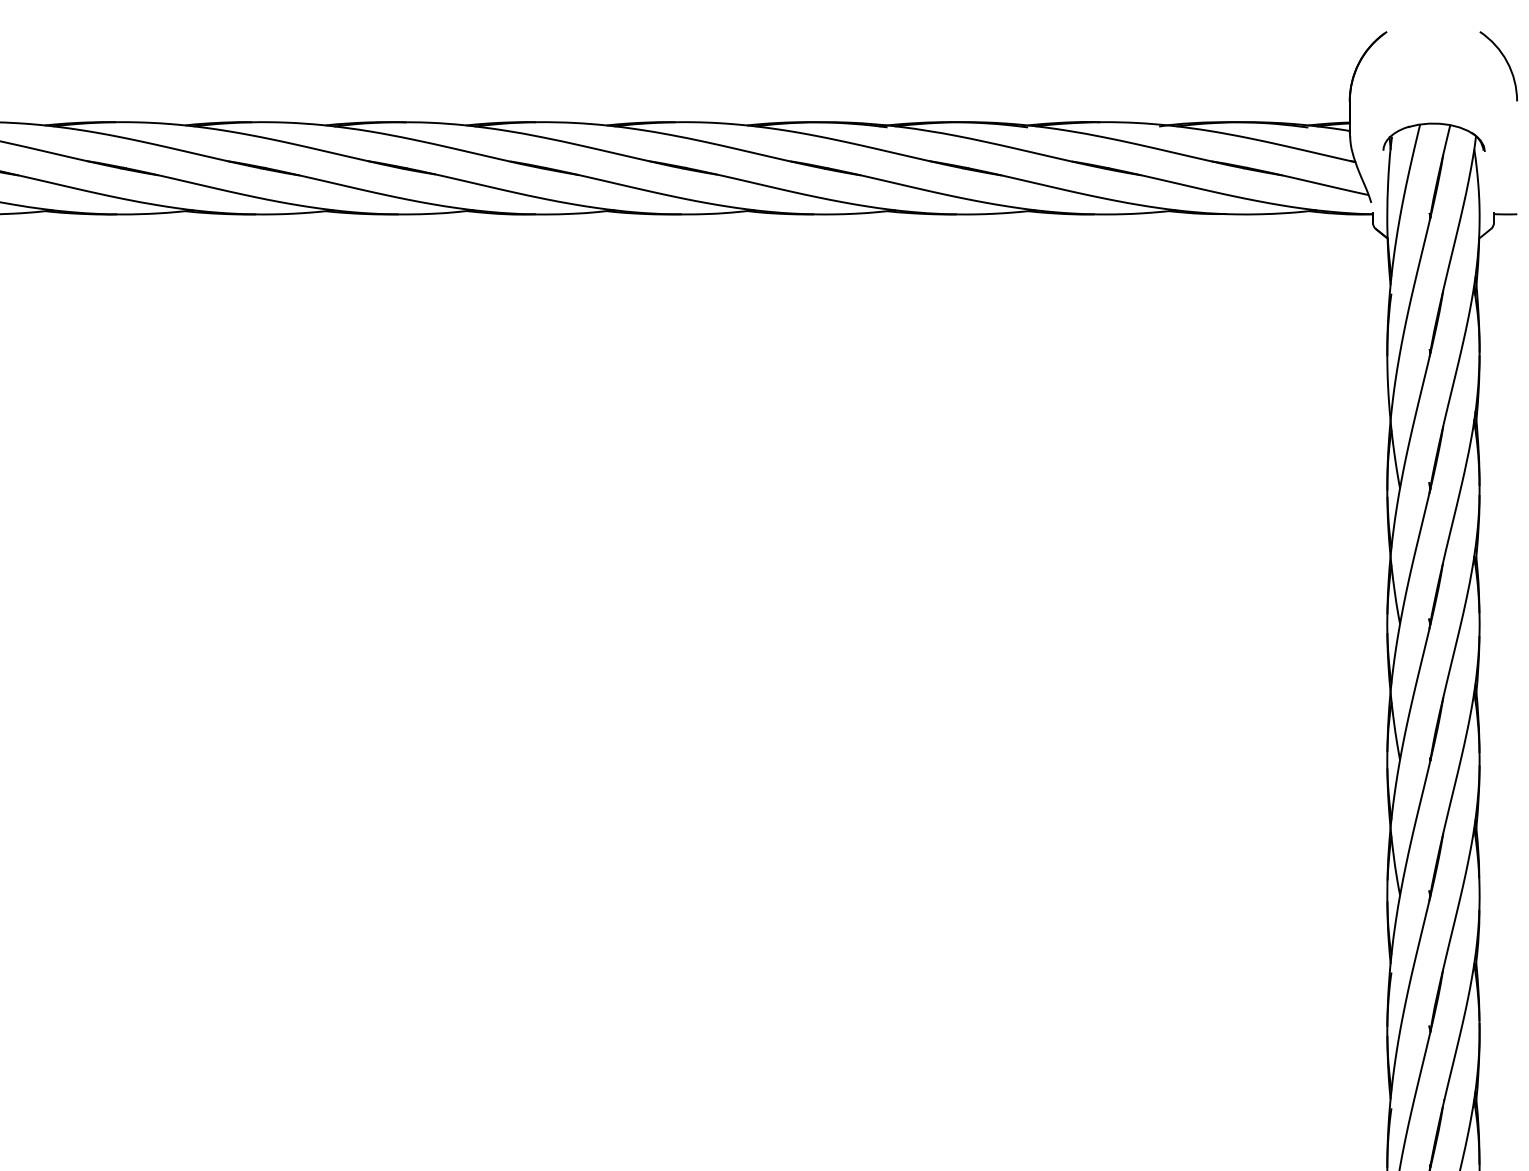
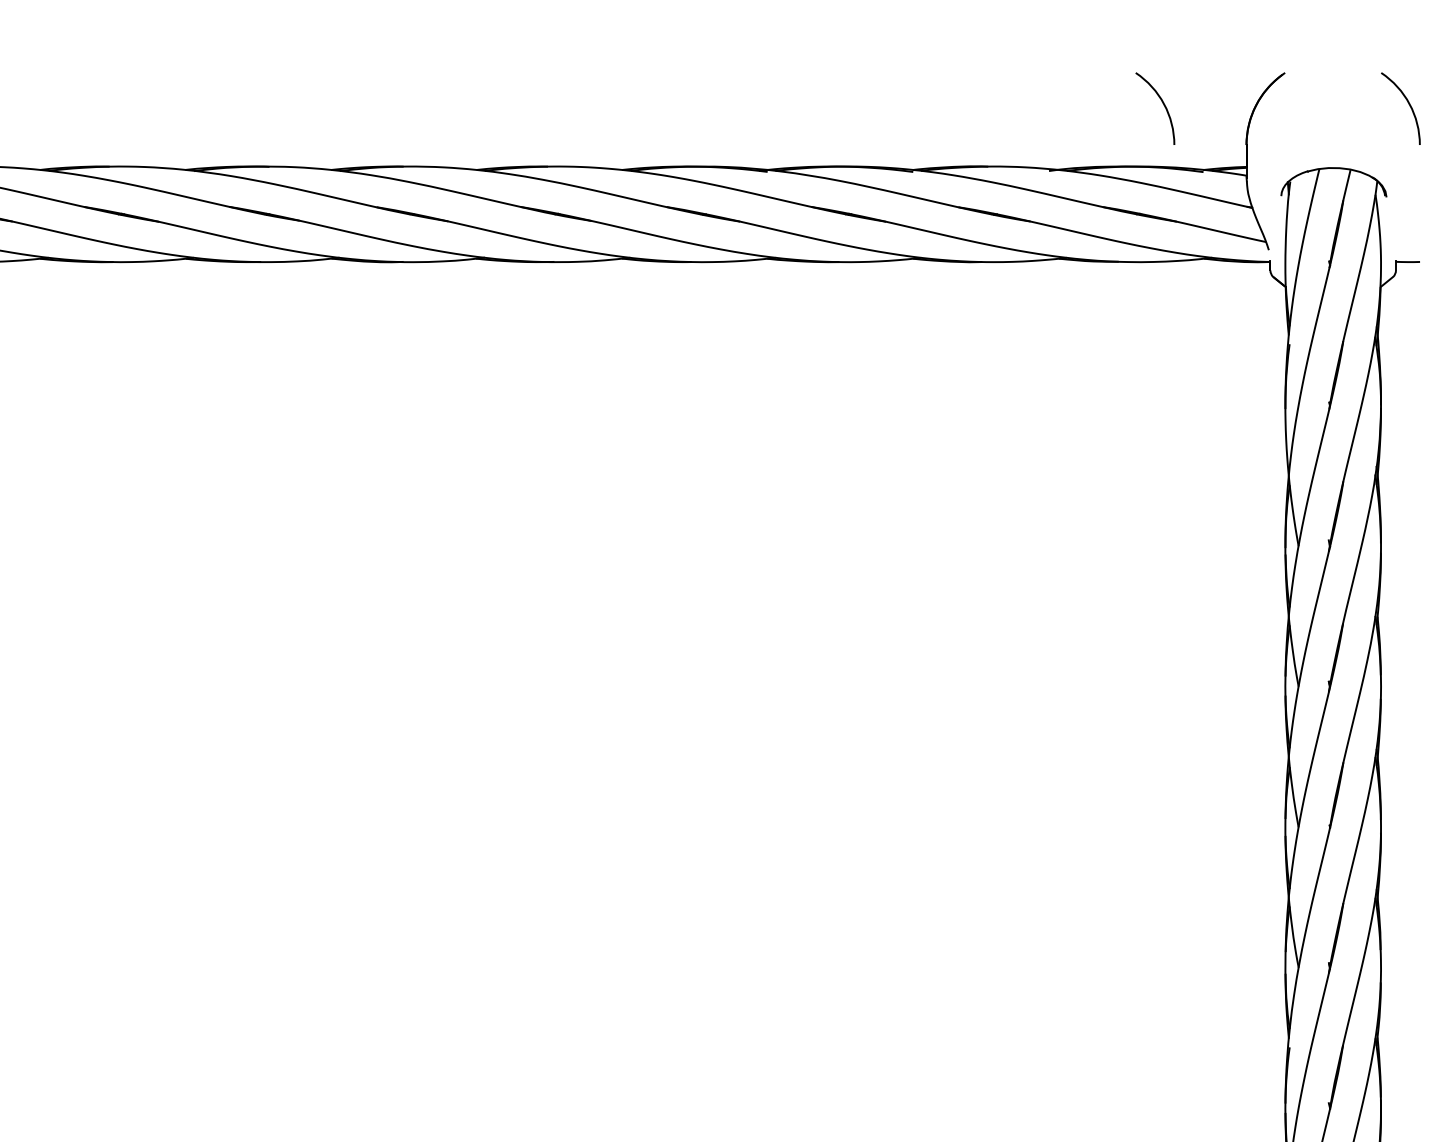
arc: (1269, 63) -> (1163, 105), added

